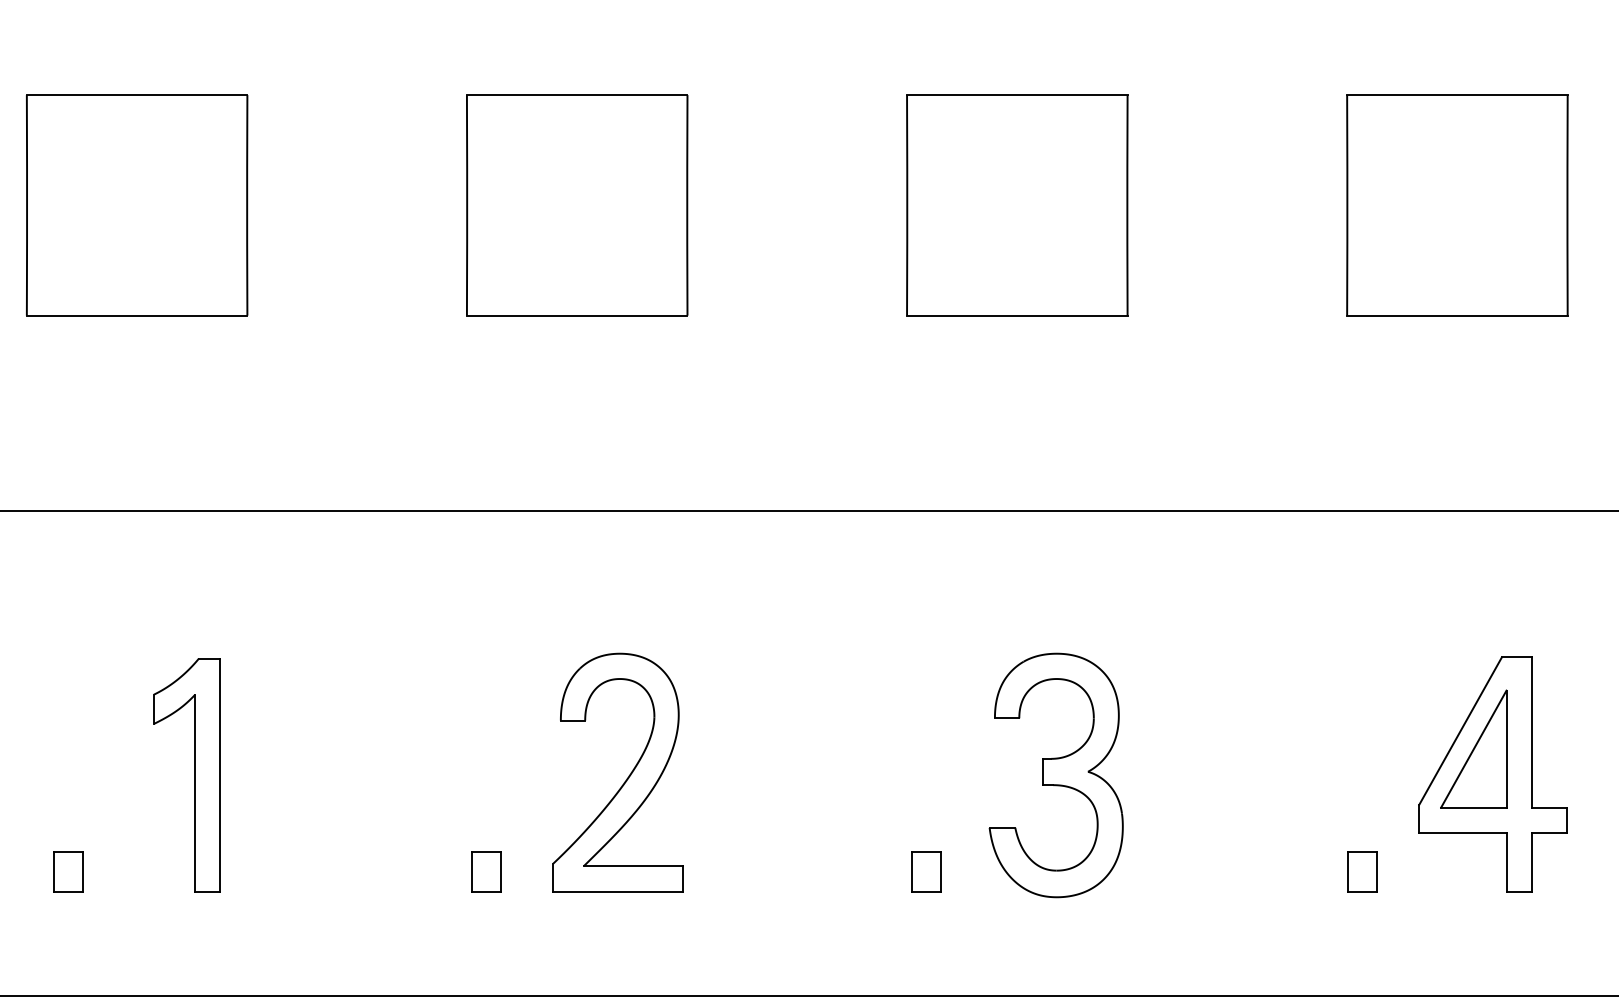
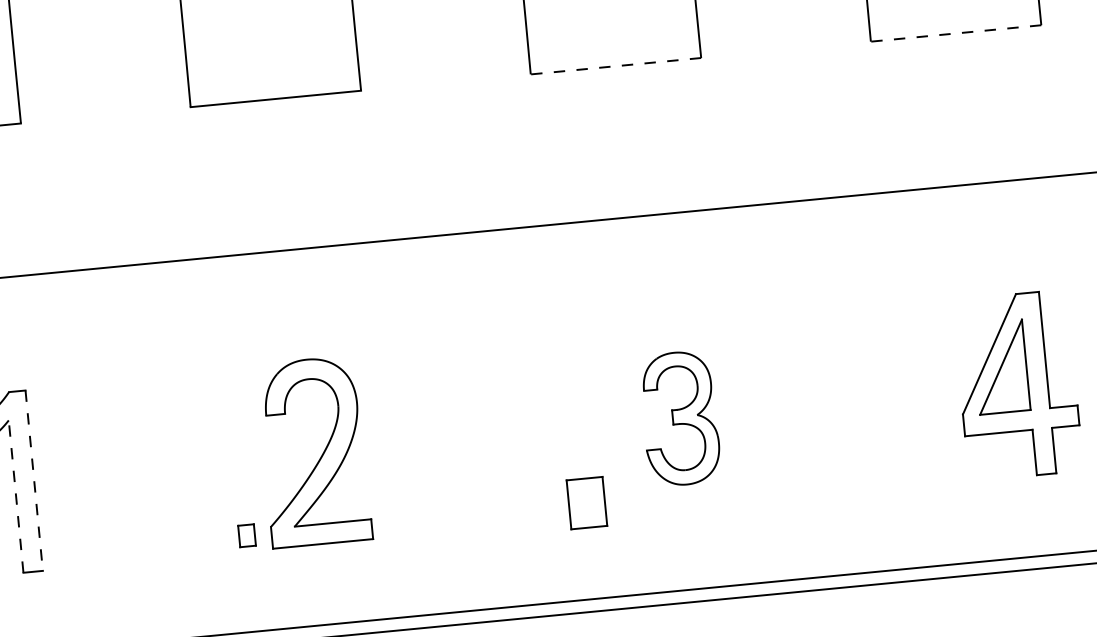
line: (1016, 315) -> (615, 66), solid -> dashed
line: (1456, 315) -> (955, 33), solid -> dashed
line: (220, 775) -> (34, 480), solid -> dashed
part: (1055, 775) -> (679, 418), size x0.7
part: (626, 778) -> (321, 455), moved
line: (195, 793) -> (16, 496), solid -> dashed
part: (486, 871) -> (247, 535), size x0.7
part: (926, 871) -> (587, 502), size x1.6
part: (1362, 871) -> (924, 470), removed

